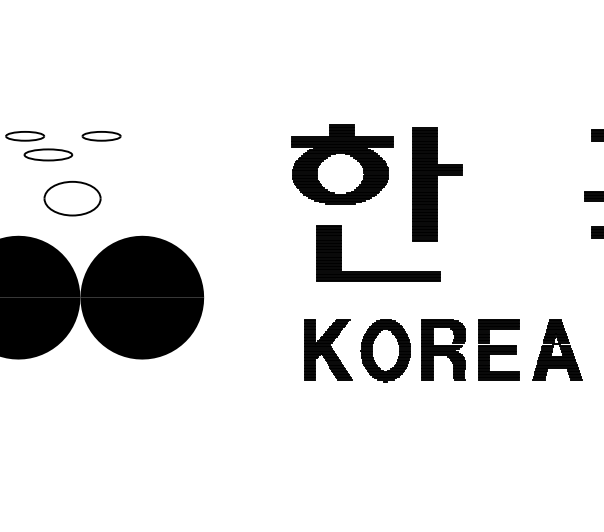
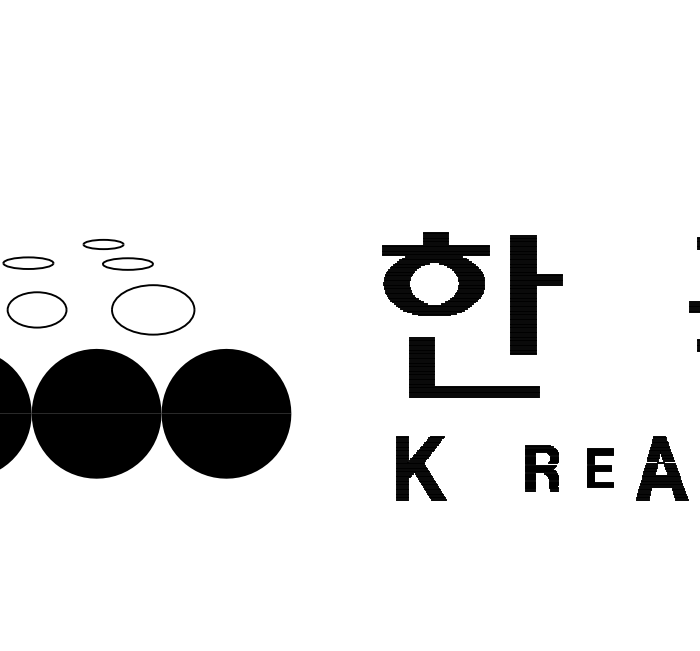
part: (101, 136) -> (183, 244), removed
part: (72, 198) -> (153, 309), size x1.4
part: (443, 349) -> (542, 468), size x0.7
part: (498, 349) -> (600, 468), size x0.6
part: (385, 350) -> (481, 469), removed

